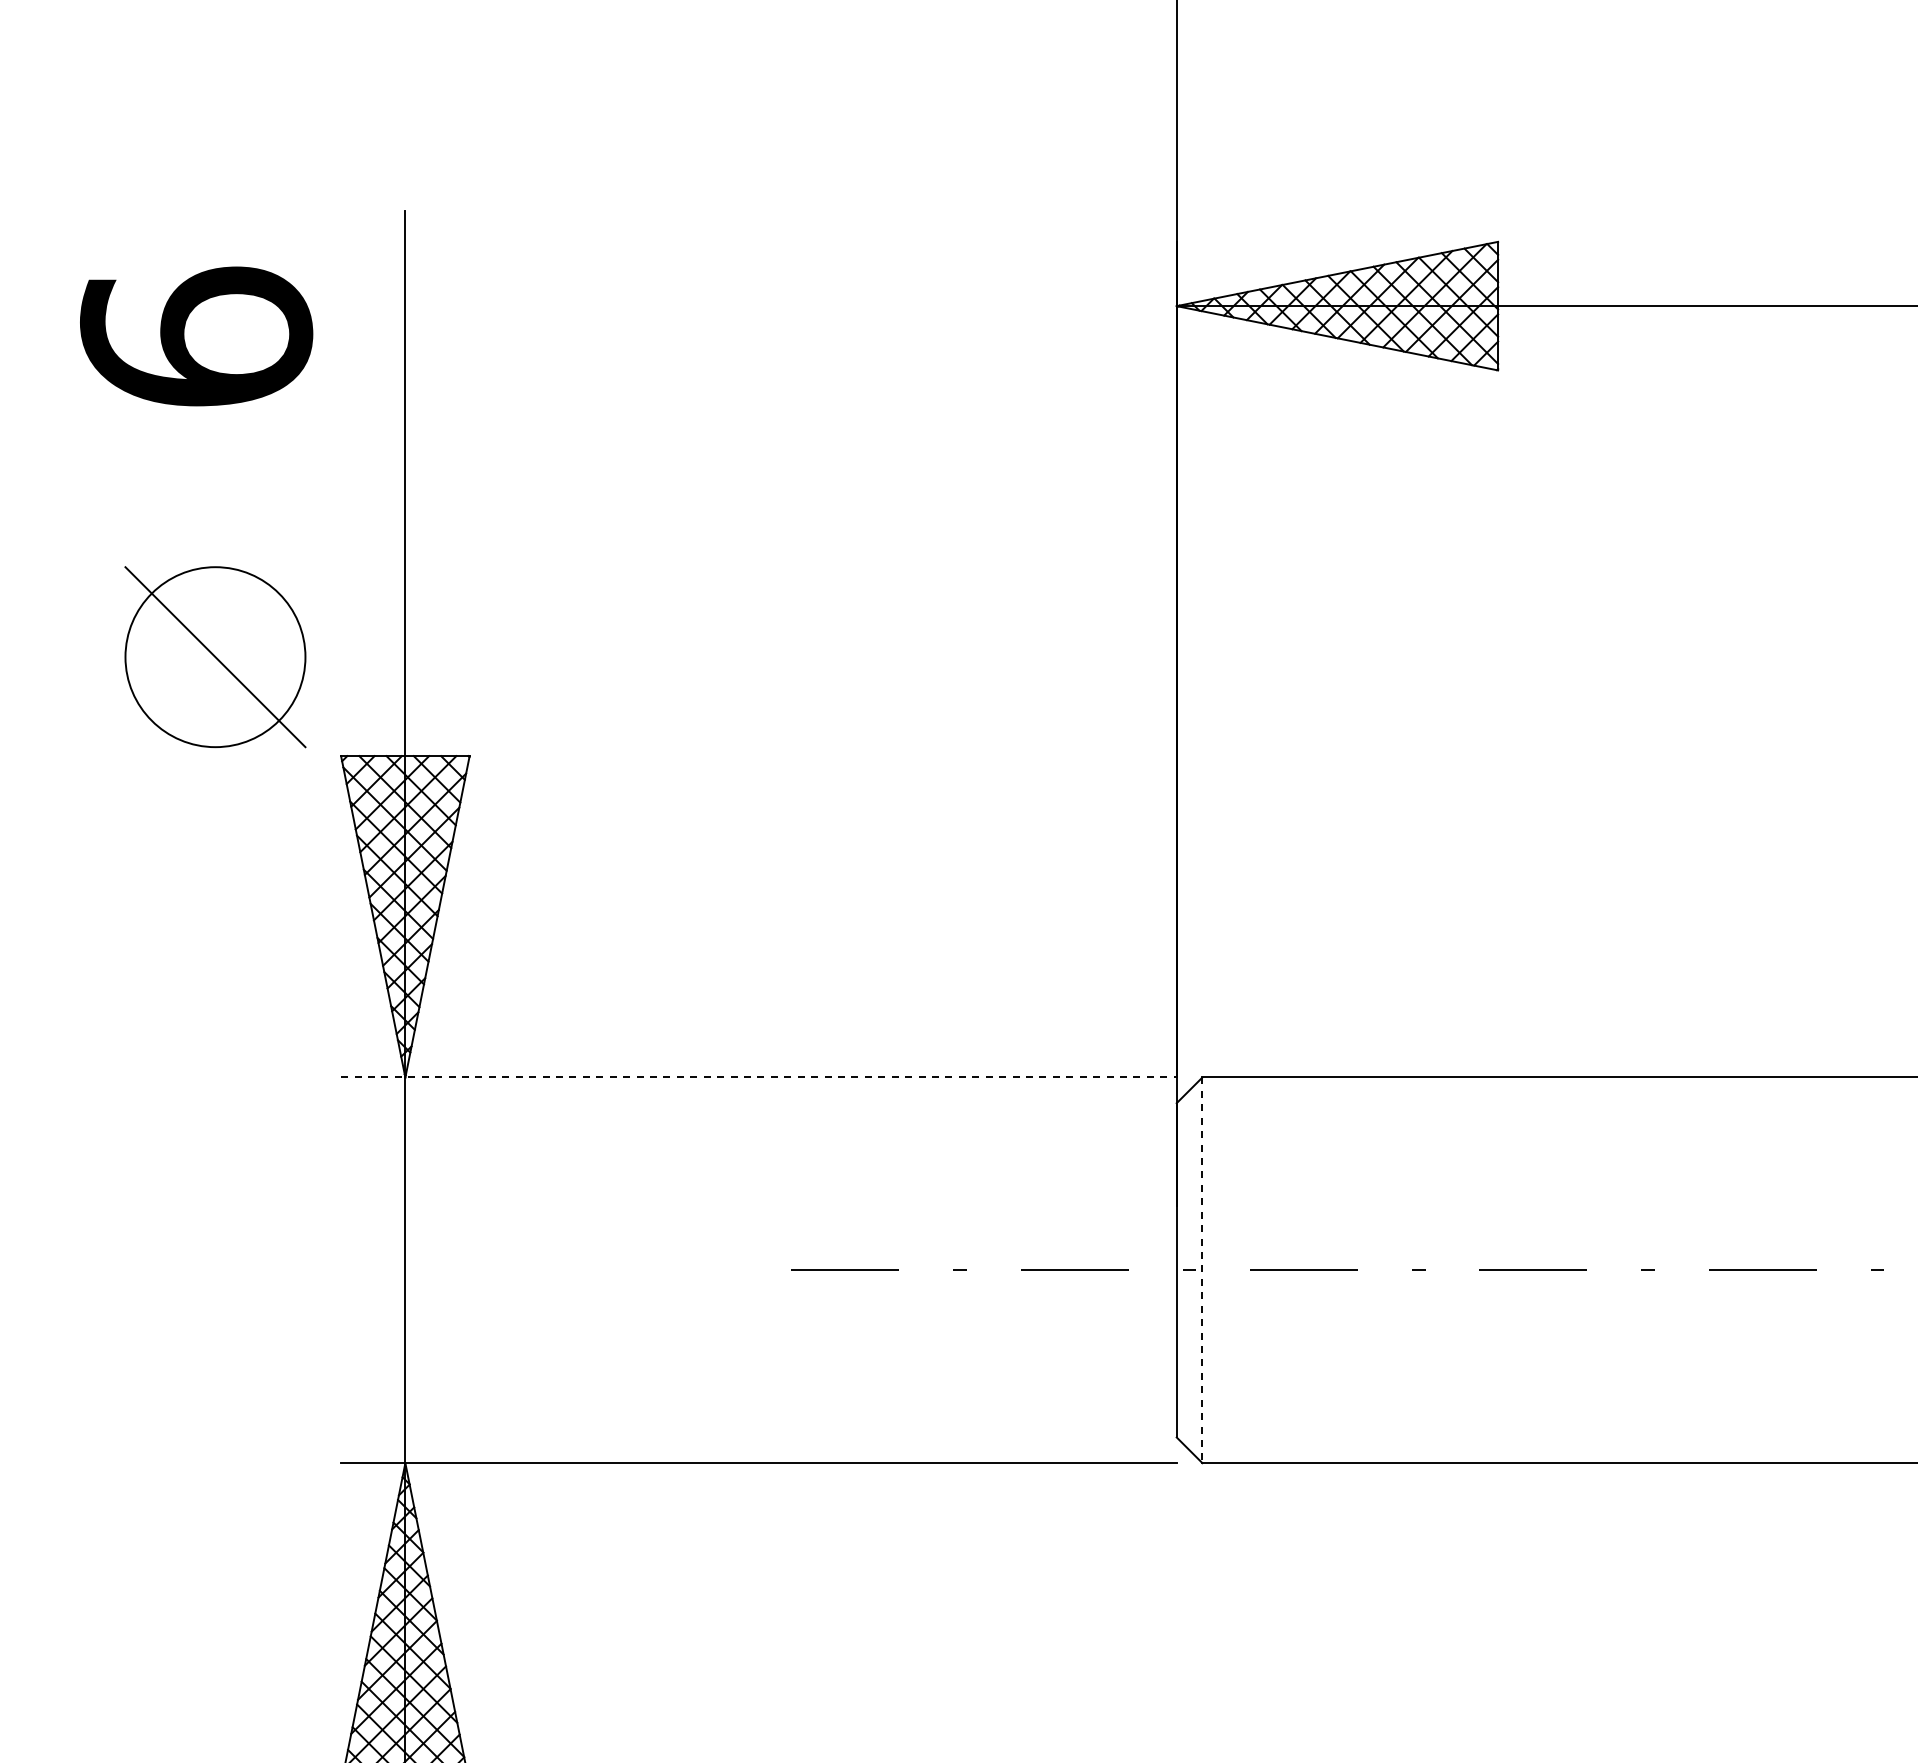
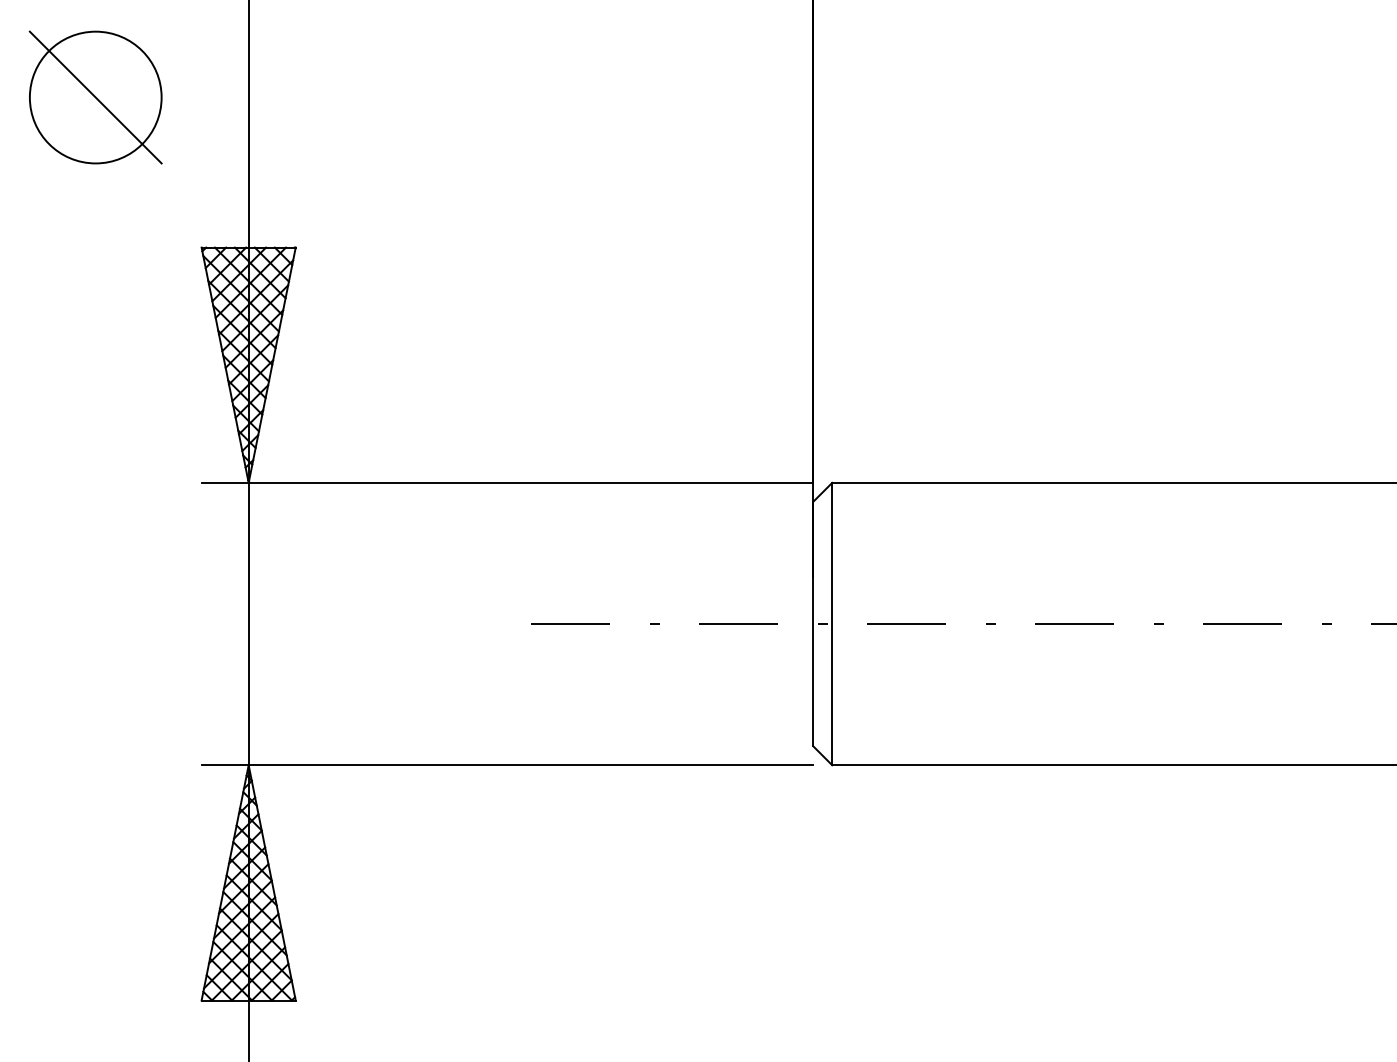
part: (215, 657) -> (95, 97), moved
line: (758, 1077) -> (507, 482), dashed -> solid
line: (1202, 1270) -> (832, 624), dashed -> solid

